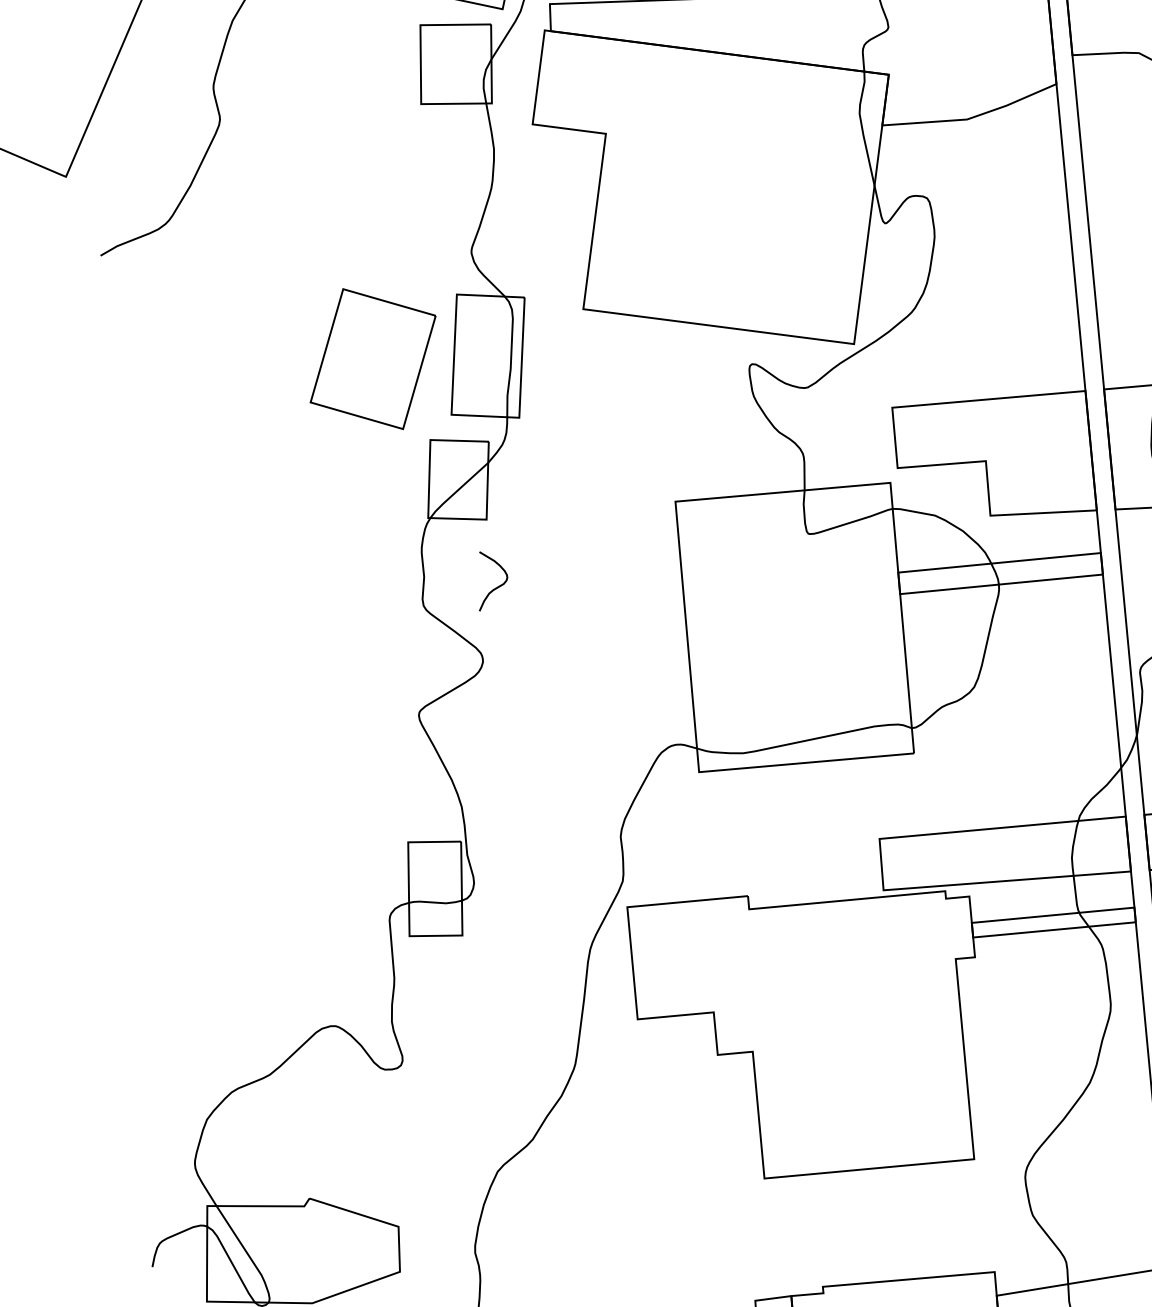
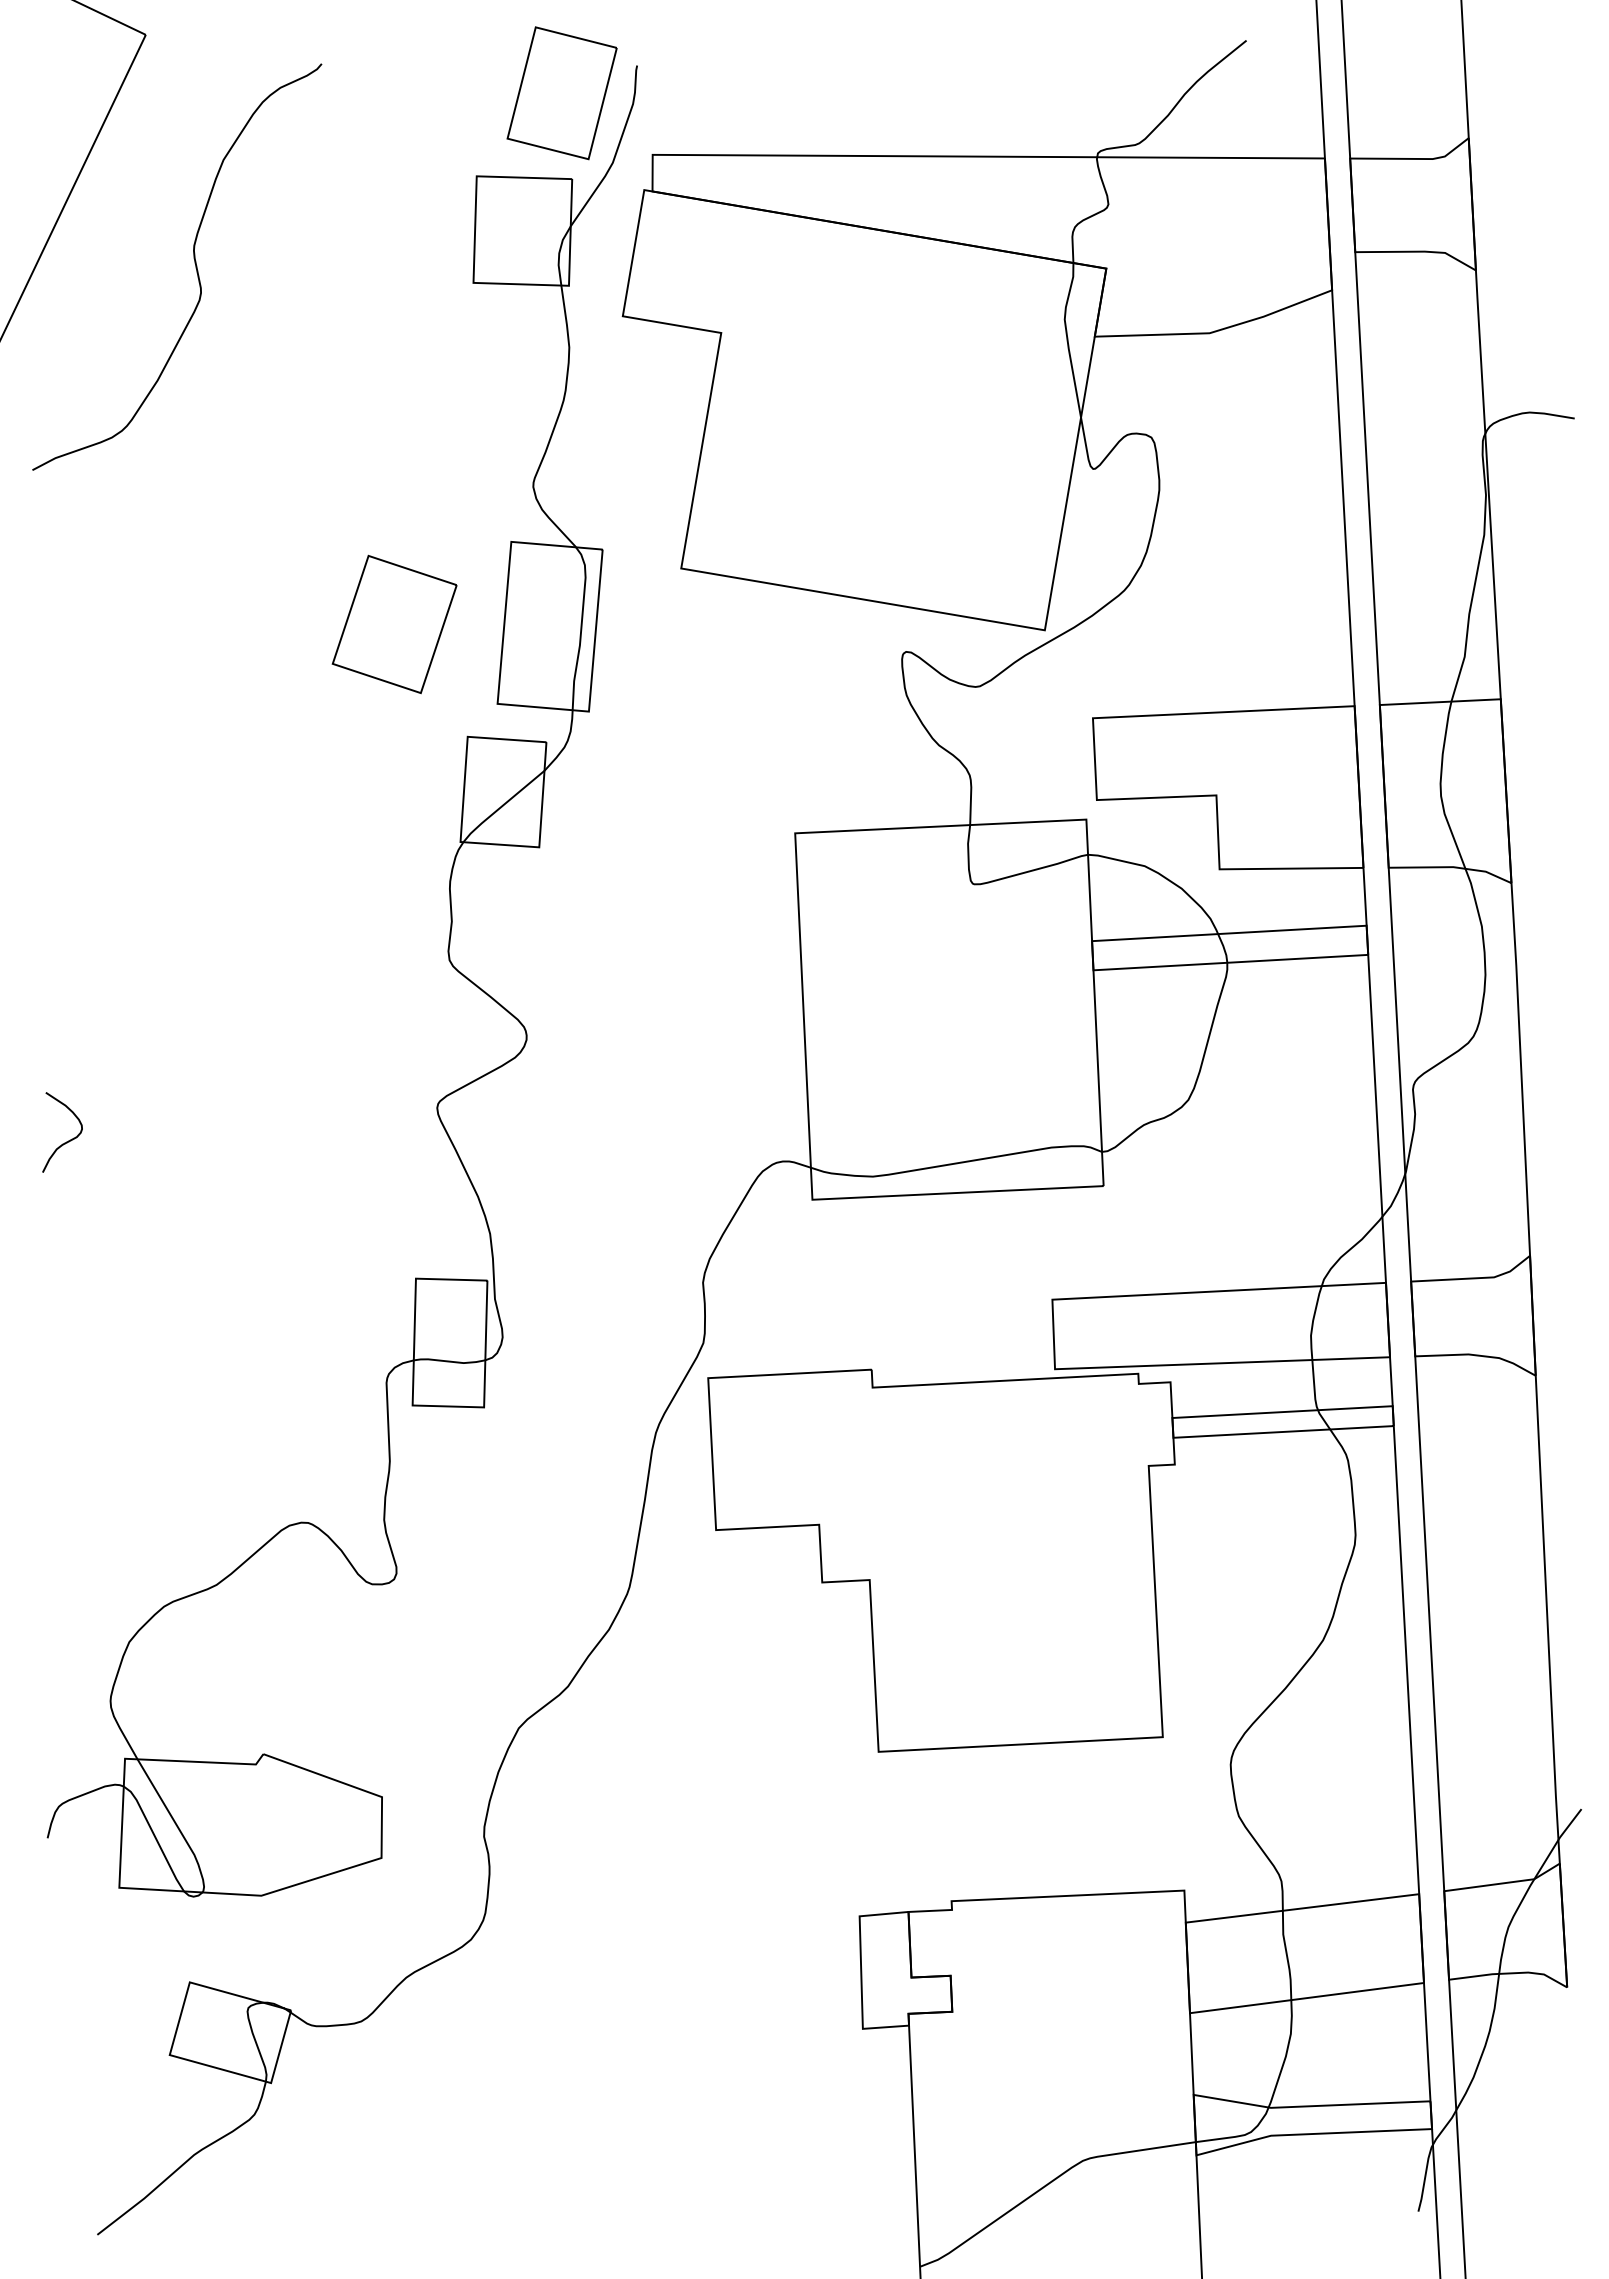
part: (372, 359) -> (394, 624), size x0.71
curve: (496, 587) -> (66, 1141), moved

